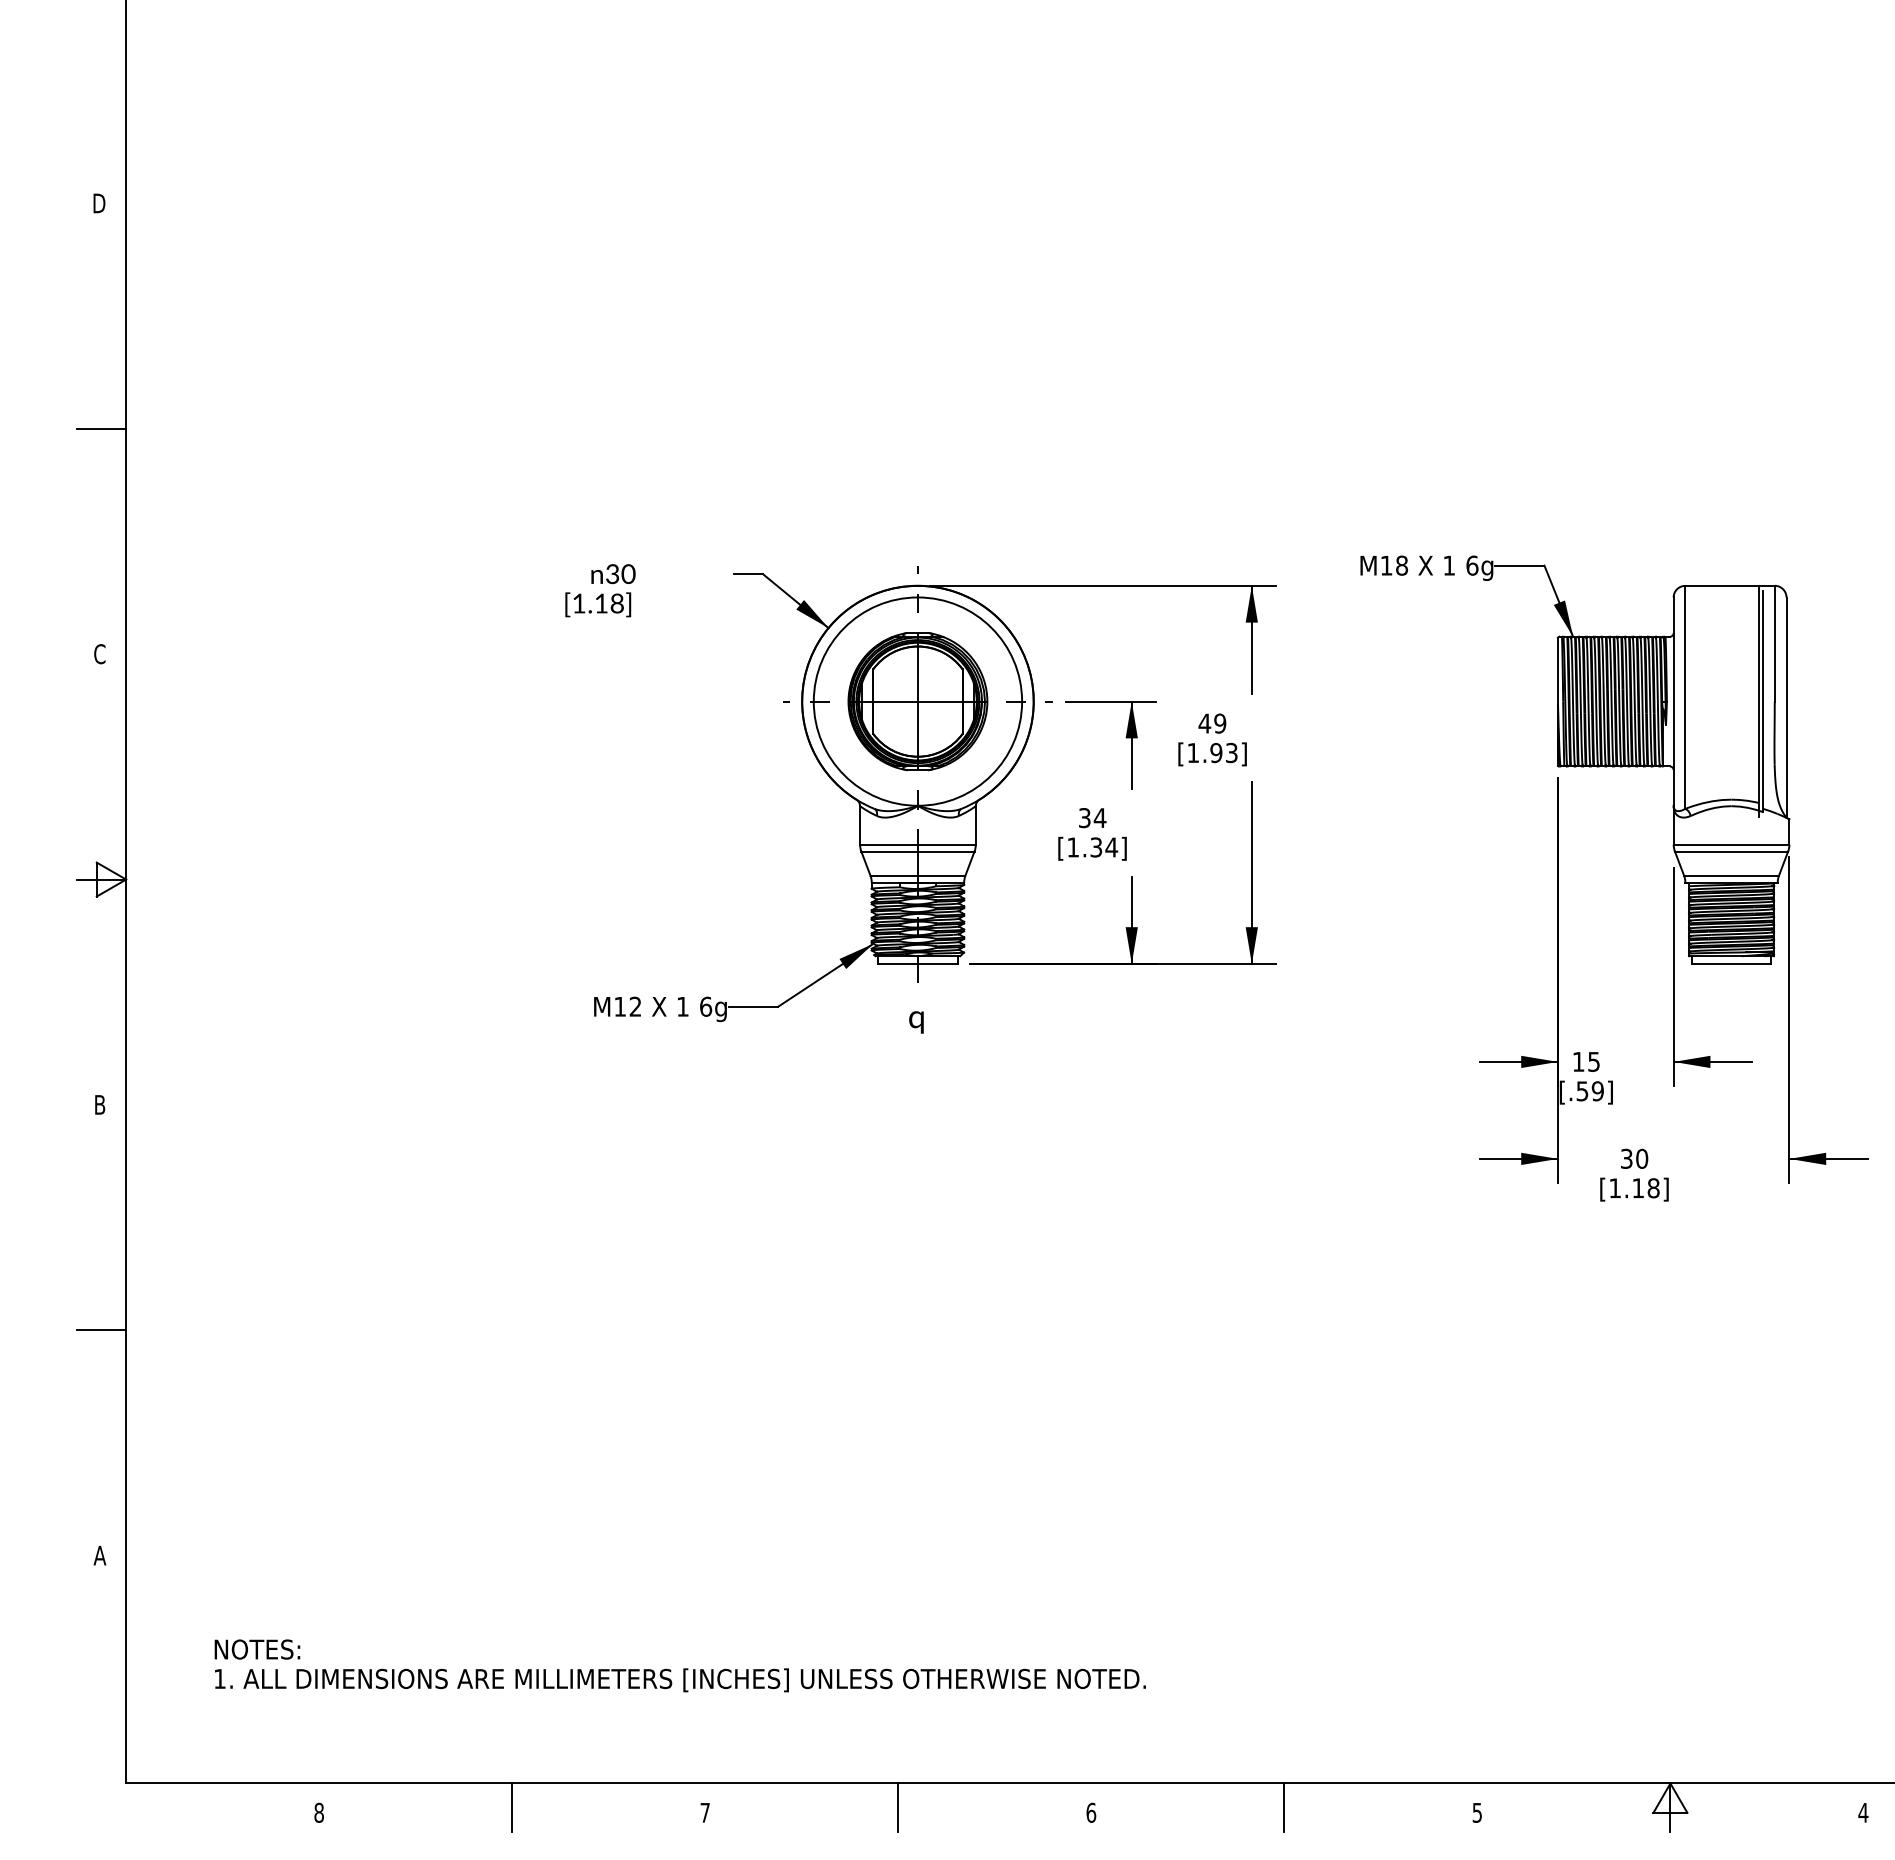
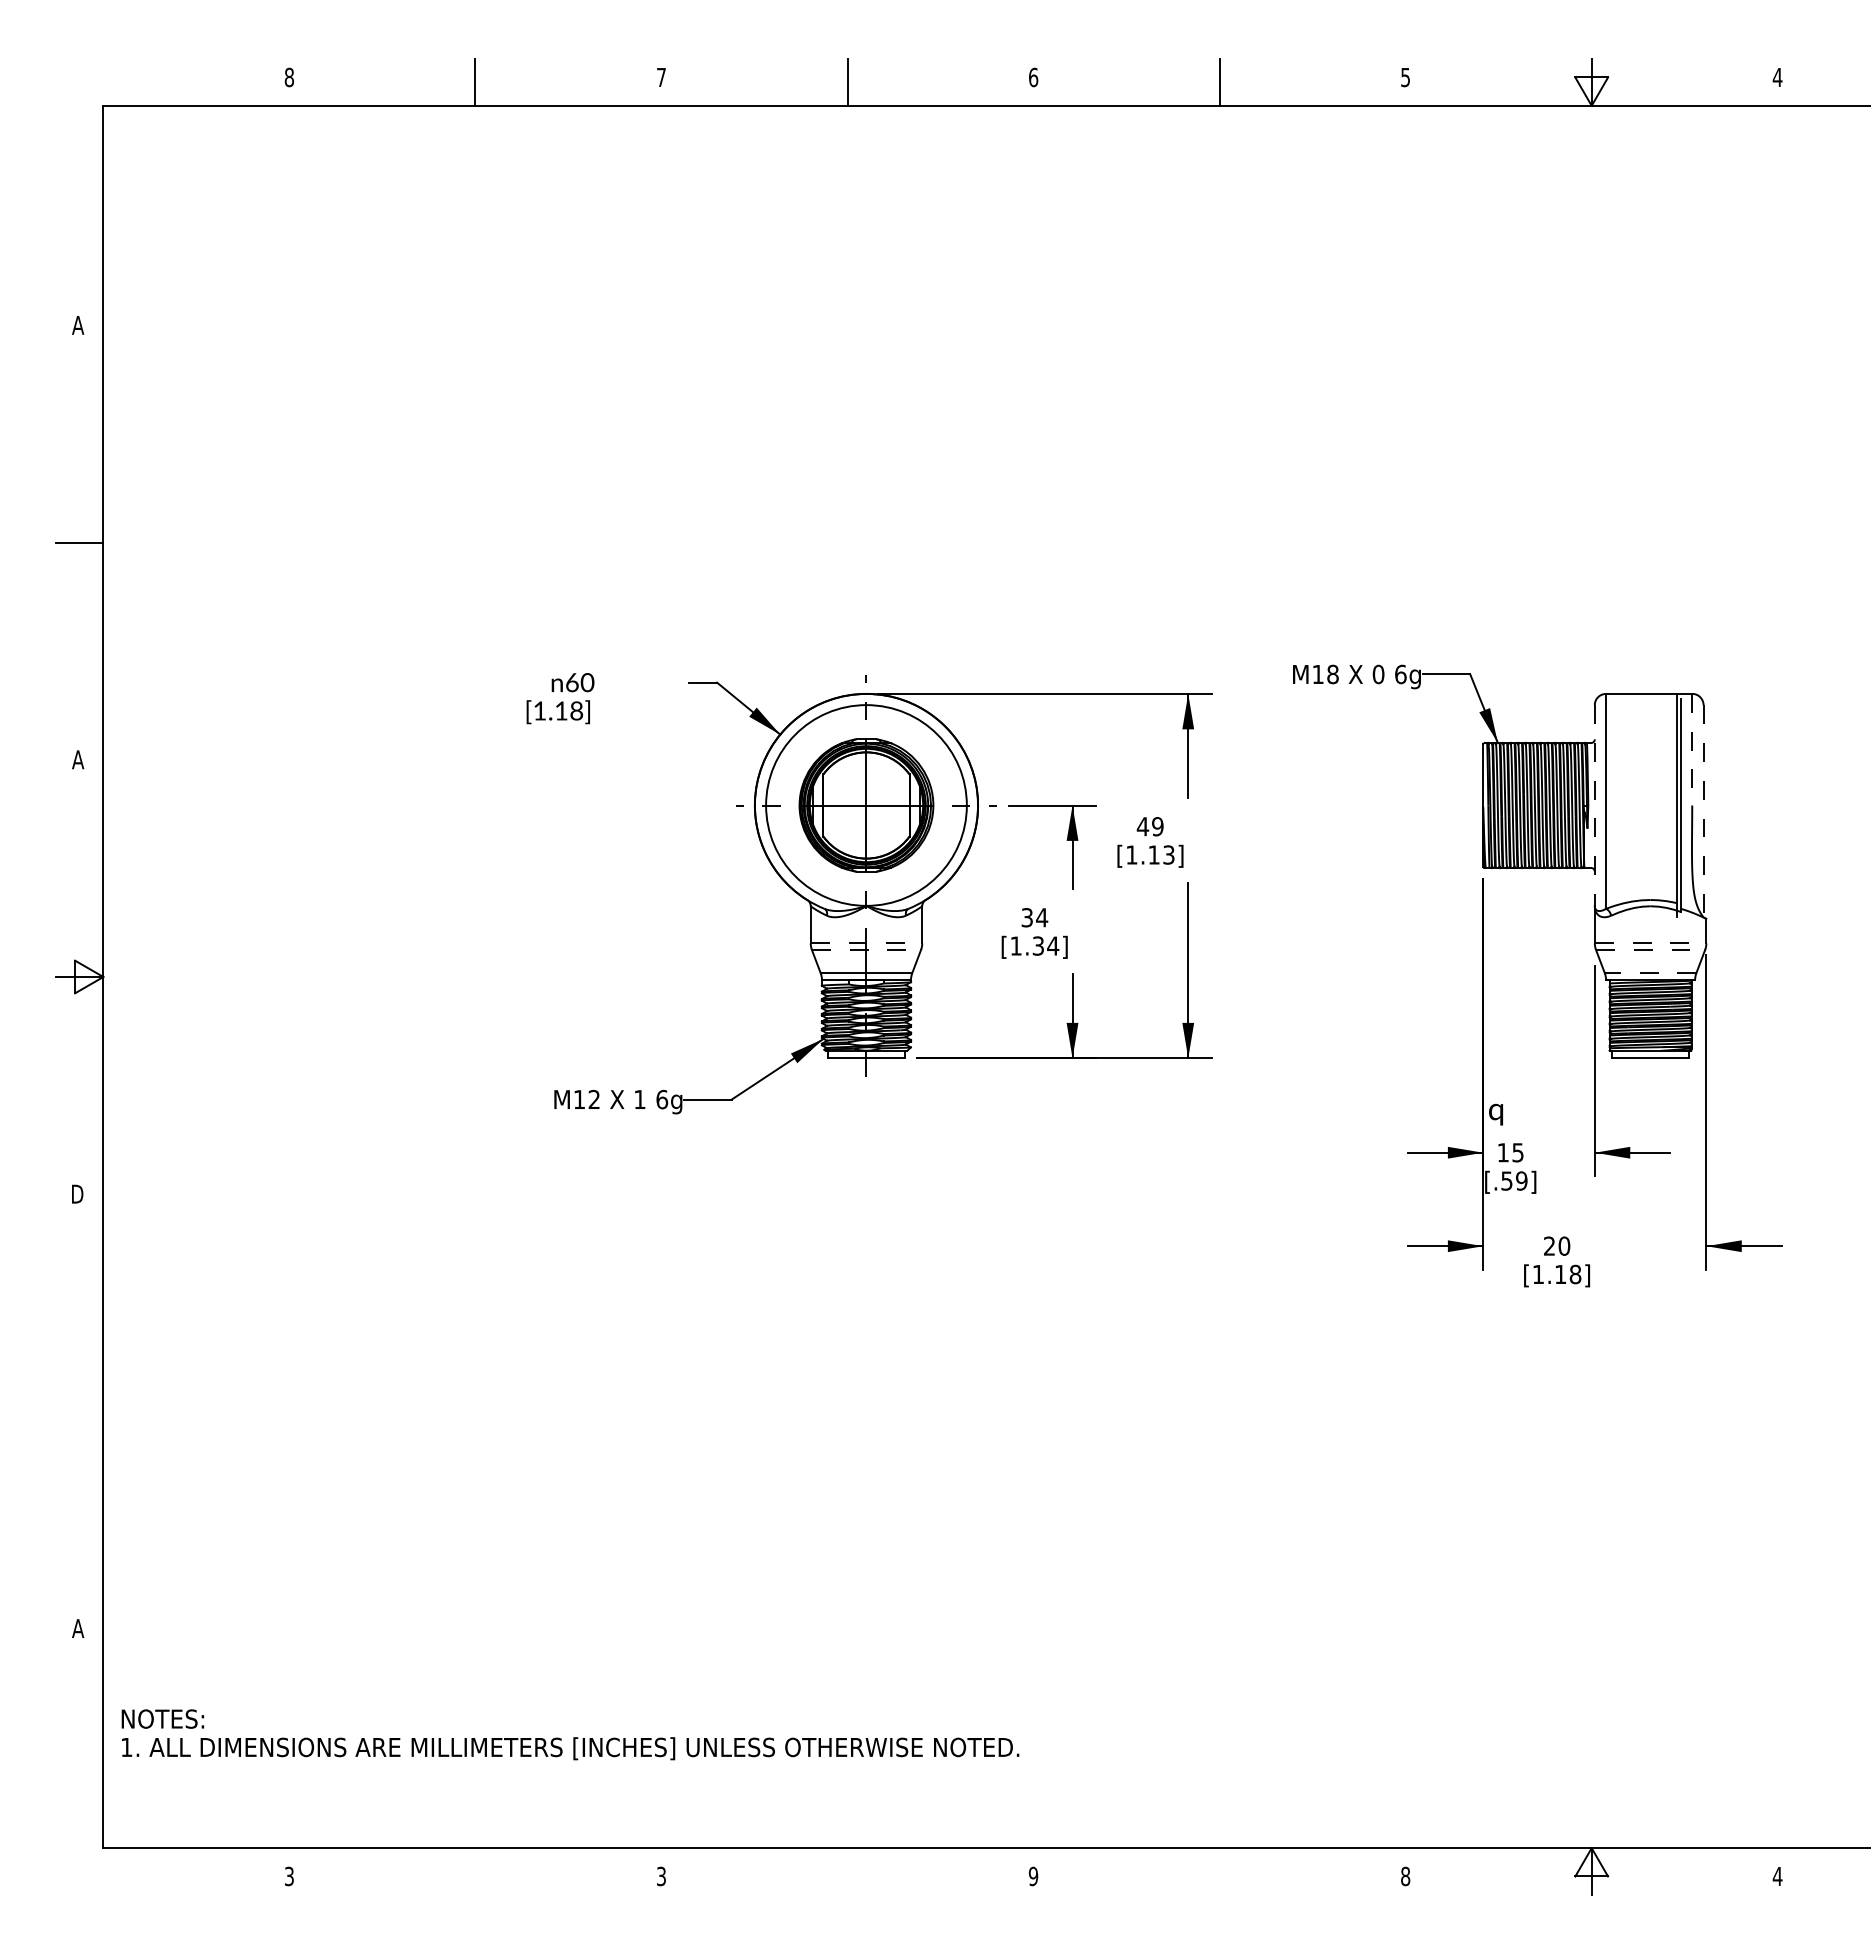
text: (100, 203) -> (78, 325), D -> A
text: (1449, 565) -> (1378, 674), 1 -> 0
text: (612, 573) -> (572, 682), 30 -> 60
line: (1775, 643) -> (1692, 749), solid -> dashed
text: (100, 653) -> (78, 759), C -> A
line: (1673, 702) -> (1594, 806), solid -> dashed
line: (1786, 707) -> (1703, 811), solid -> dashed
text: (1215, 752) -> (1153, 854), [1.93] -> [1.13]
line: (917, 844) -> (866, 943), solid -> dashed
line: (1731, 844) -> (1650, 943), solid -> dashed
line: (917, 851) -> (866, 949), solid -> dashed
line: (1731, 851) -> (1650, 949), solid -> dashed
line: (1731, 875) -> (1650, 973), solid -> dashed
text: (915, 1022) -> (1495, 1114), moved
text: (99, 1104) -> (77, 1193), B -> D
text: (1626, 1159) -> (1549, 1246), 30 -> 20
line: (101, 1330) -> (79, 1411), removed
text: (680, 1665) -> (570, 1734), moved
line: (512, 1807) -> (475, 1871), removed
line: (898, 1807) -> (847, 1871), removed
line: (1284, 1807) -> (1219, 1871), removed
text: (318, 1812) -> (288, 1876), 8 -> 3
text: (705, 1812) -> (661, 1876), 7 -> 3
text: (1091, 1812) -> (1033, 1876), 6 -> 9
text: (1477, 1812) -> (1405, 1876), 5 -> 8

